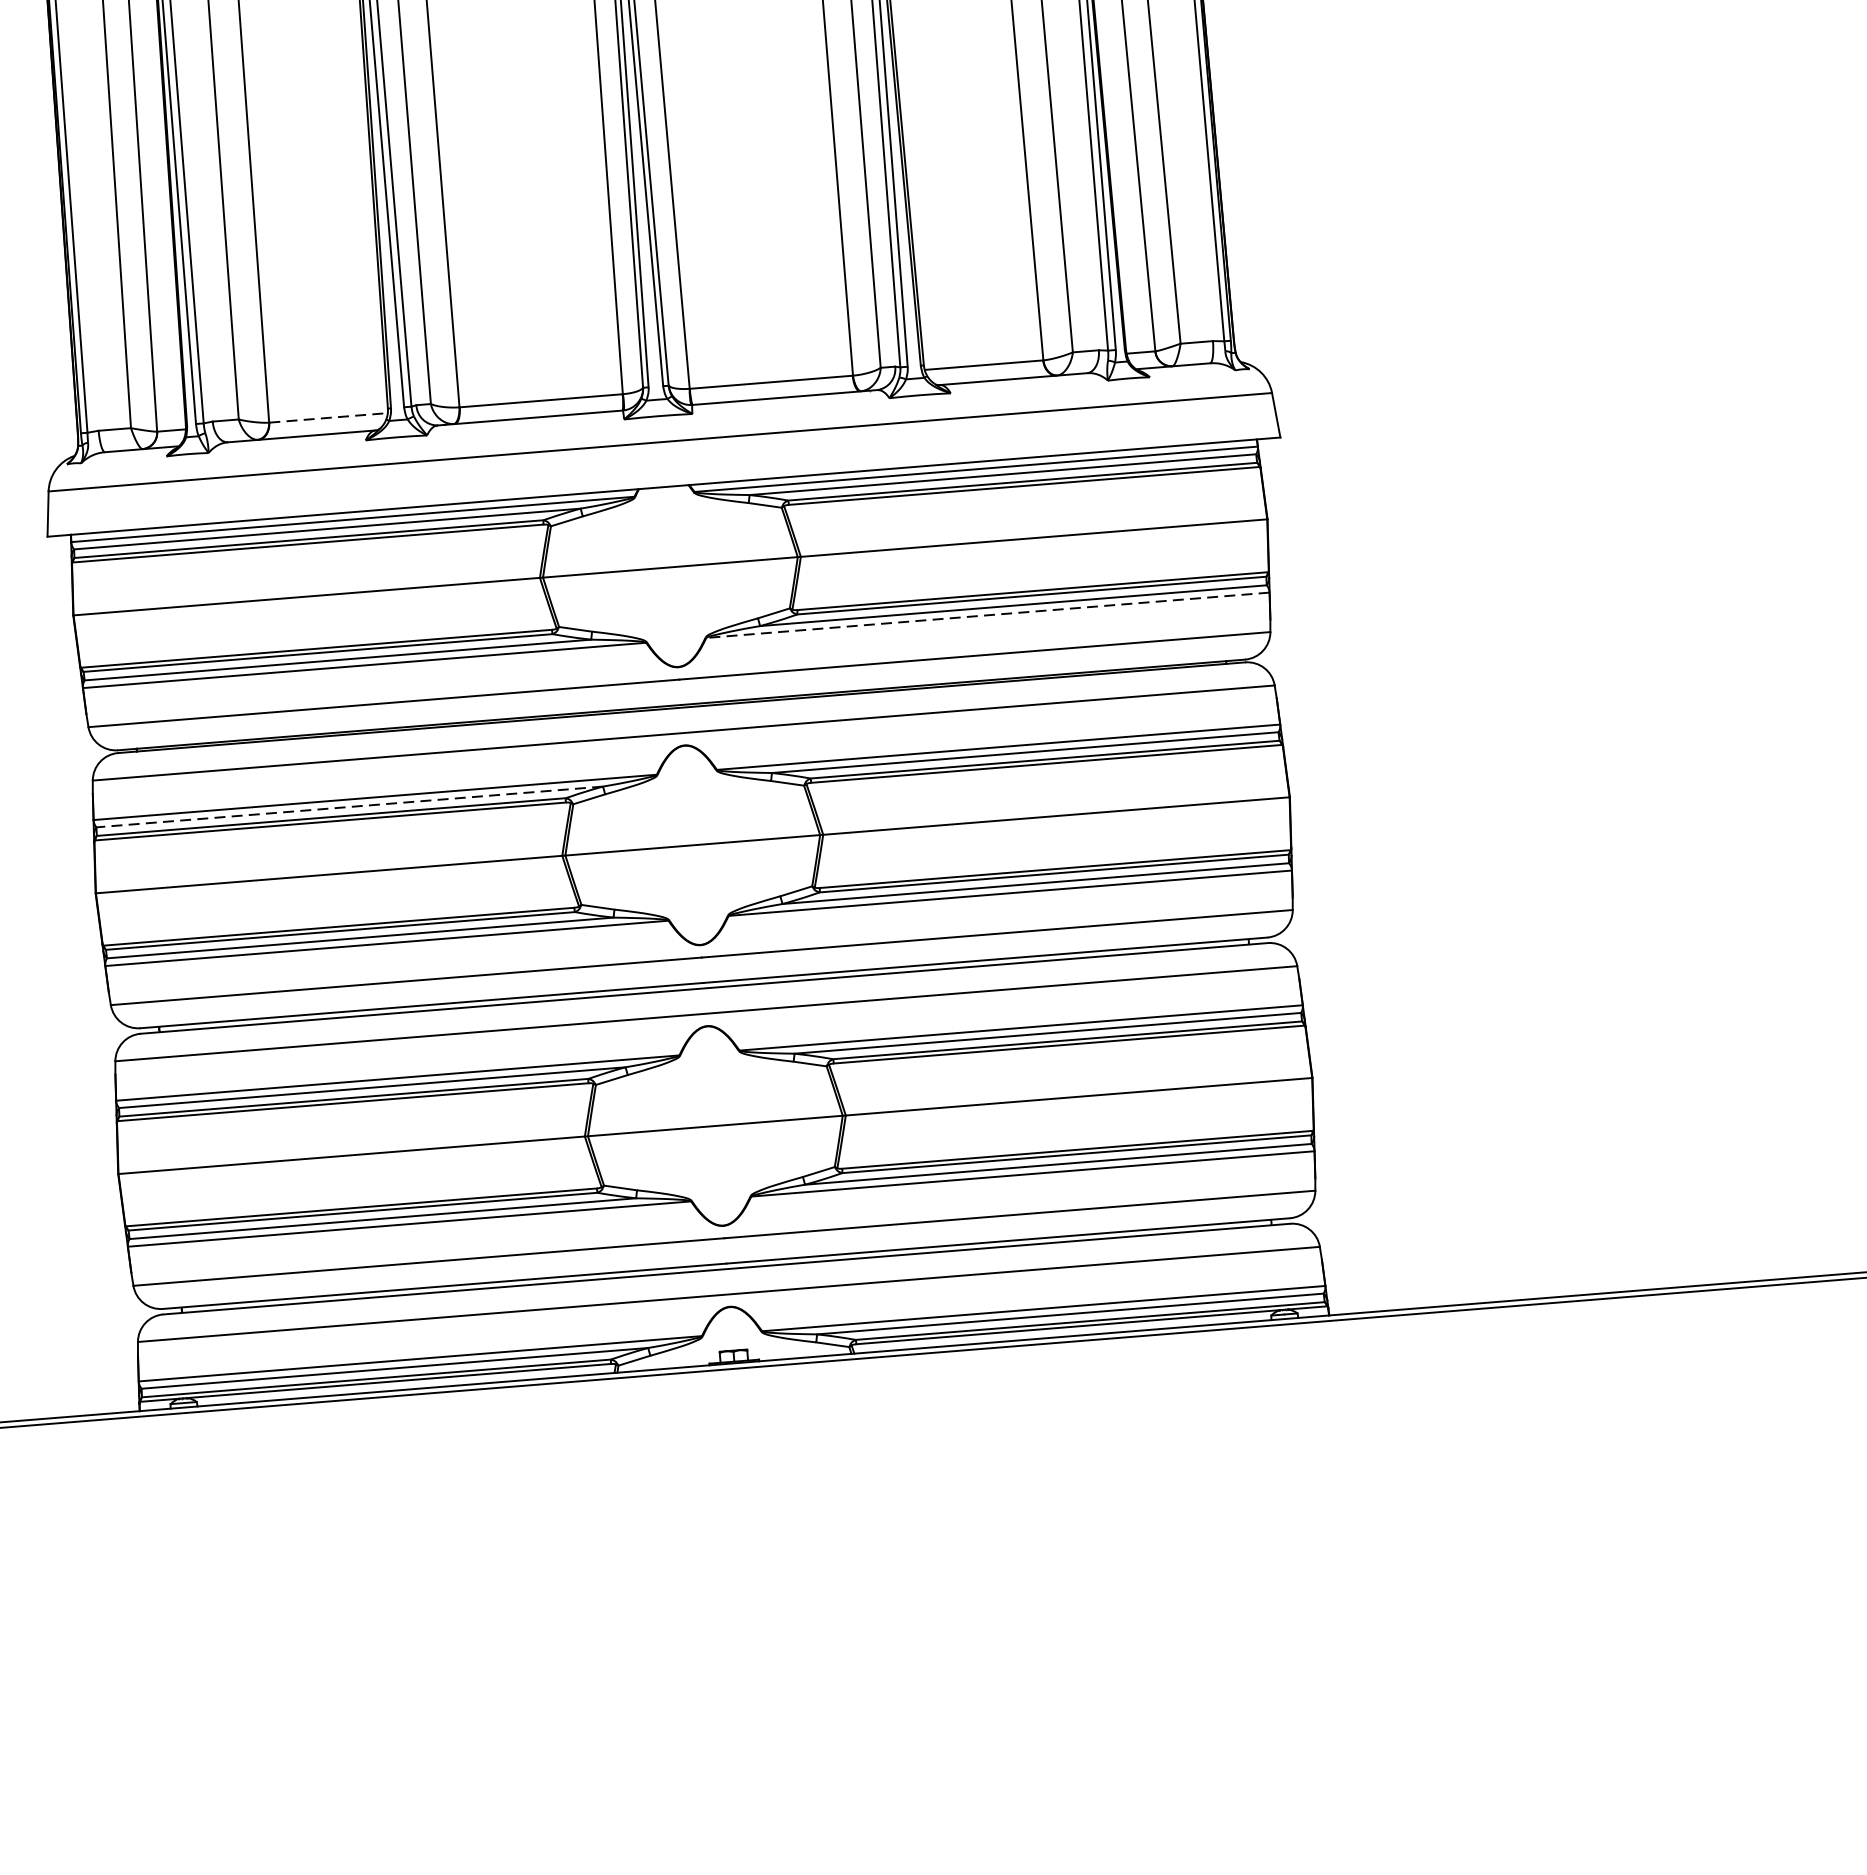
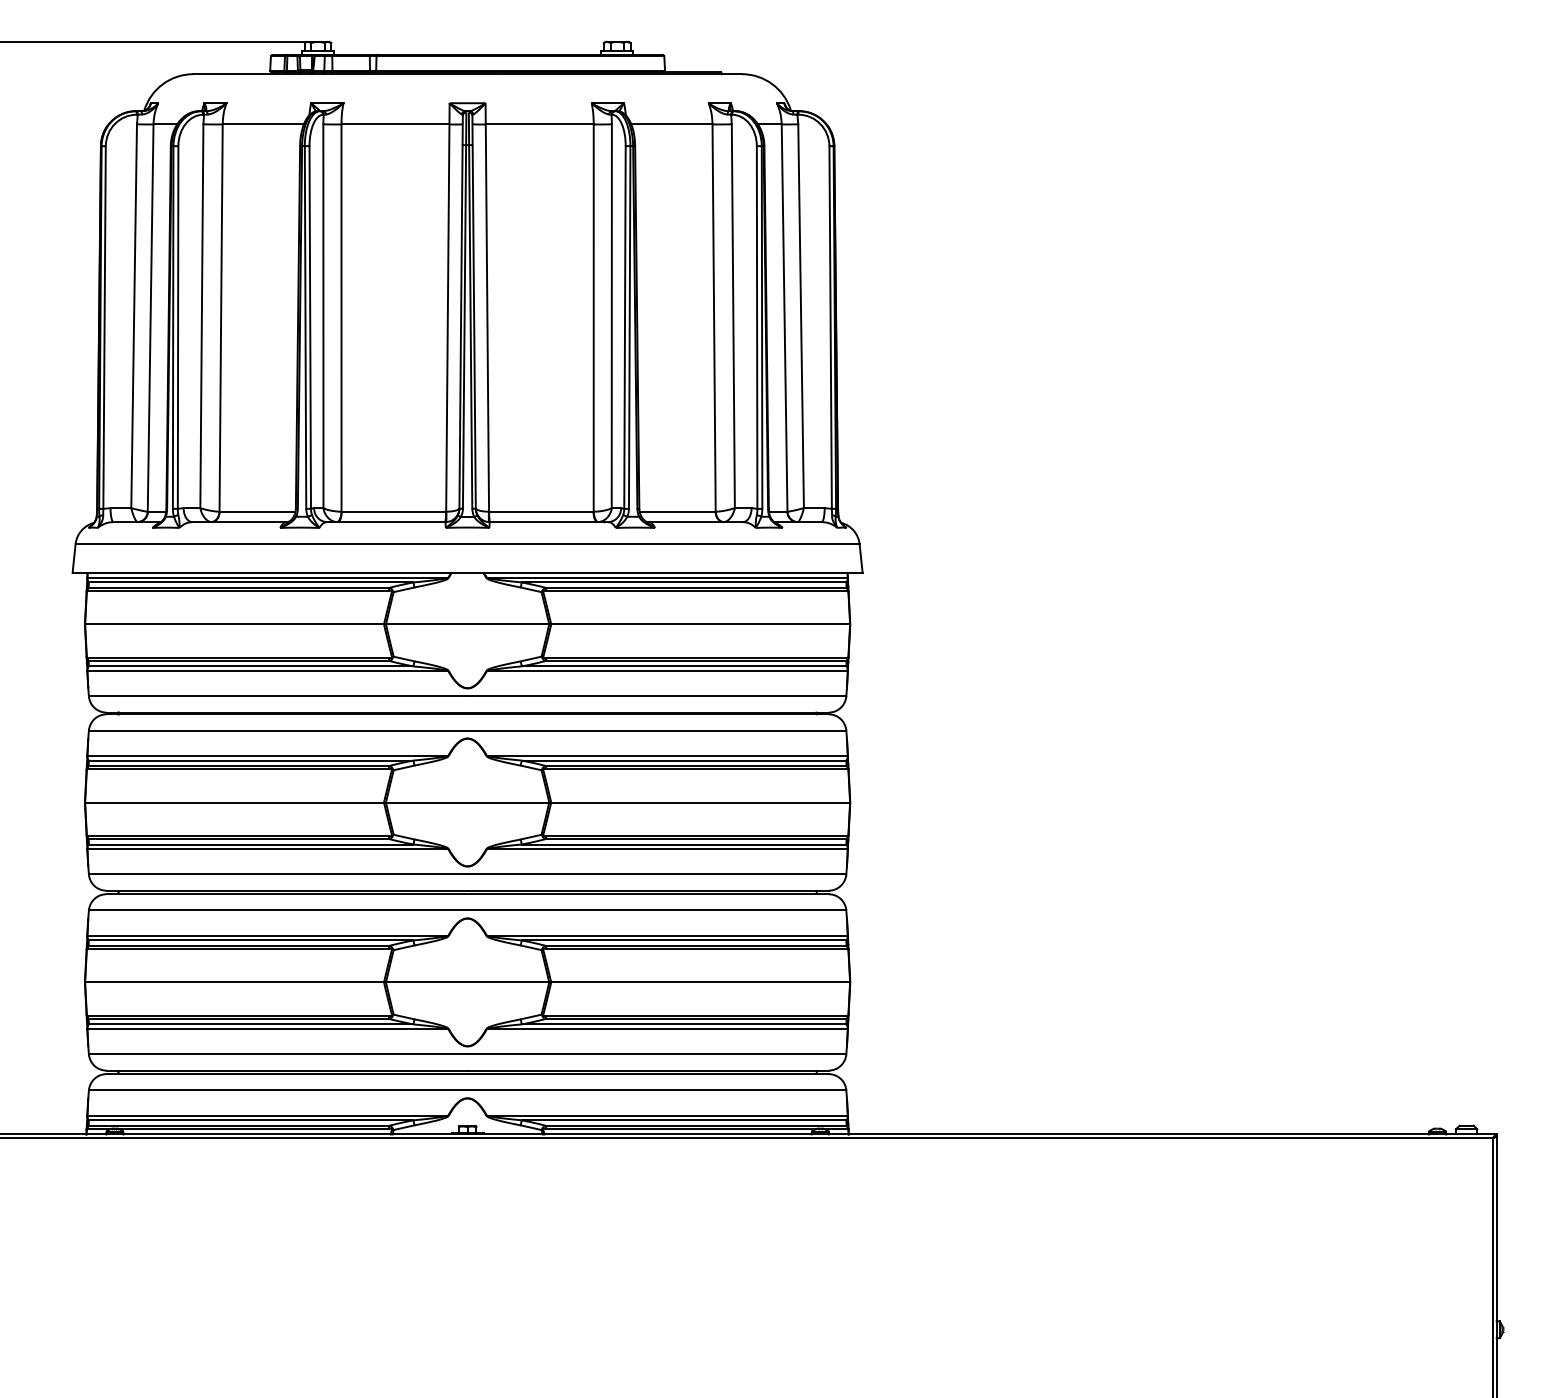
line: (328, 417) -> (257, 511), dashed -> solid
line: (986, 615) -> (666, 671), dashed -> solid
line: (348, 806) -> (250, 760), dashed -> solid

